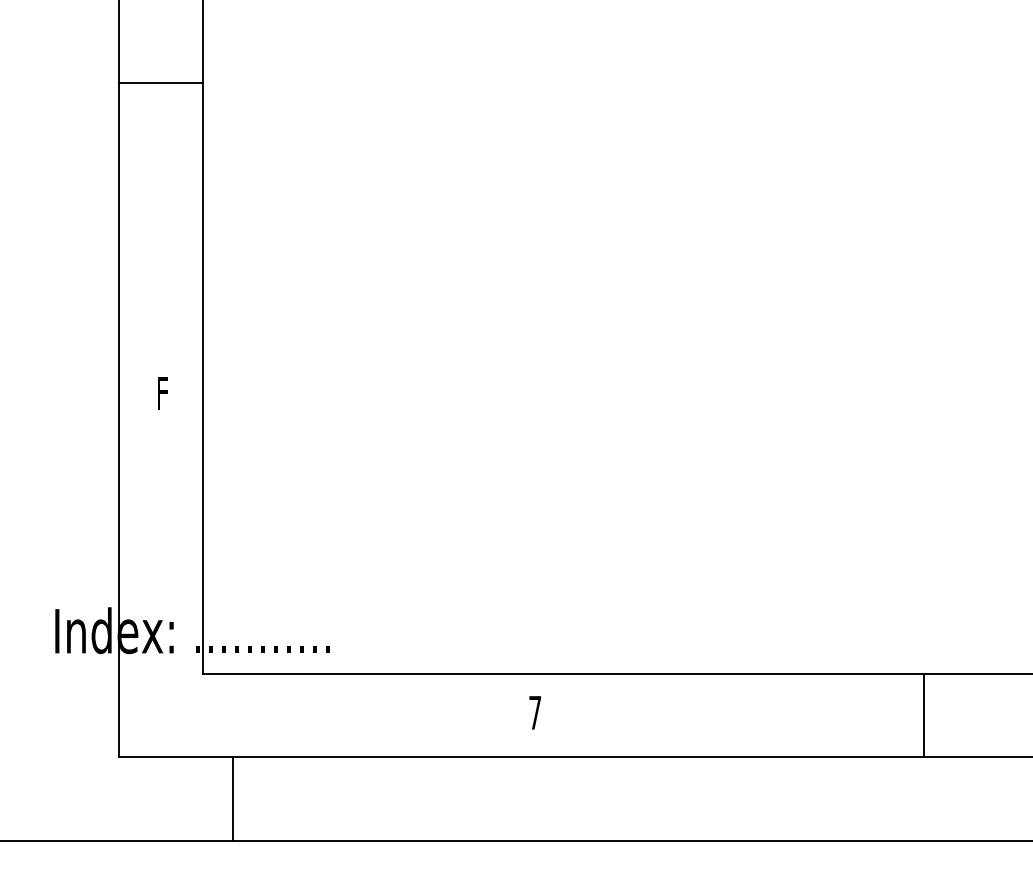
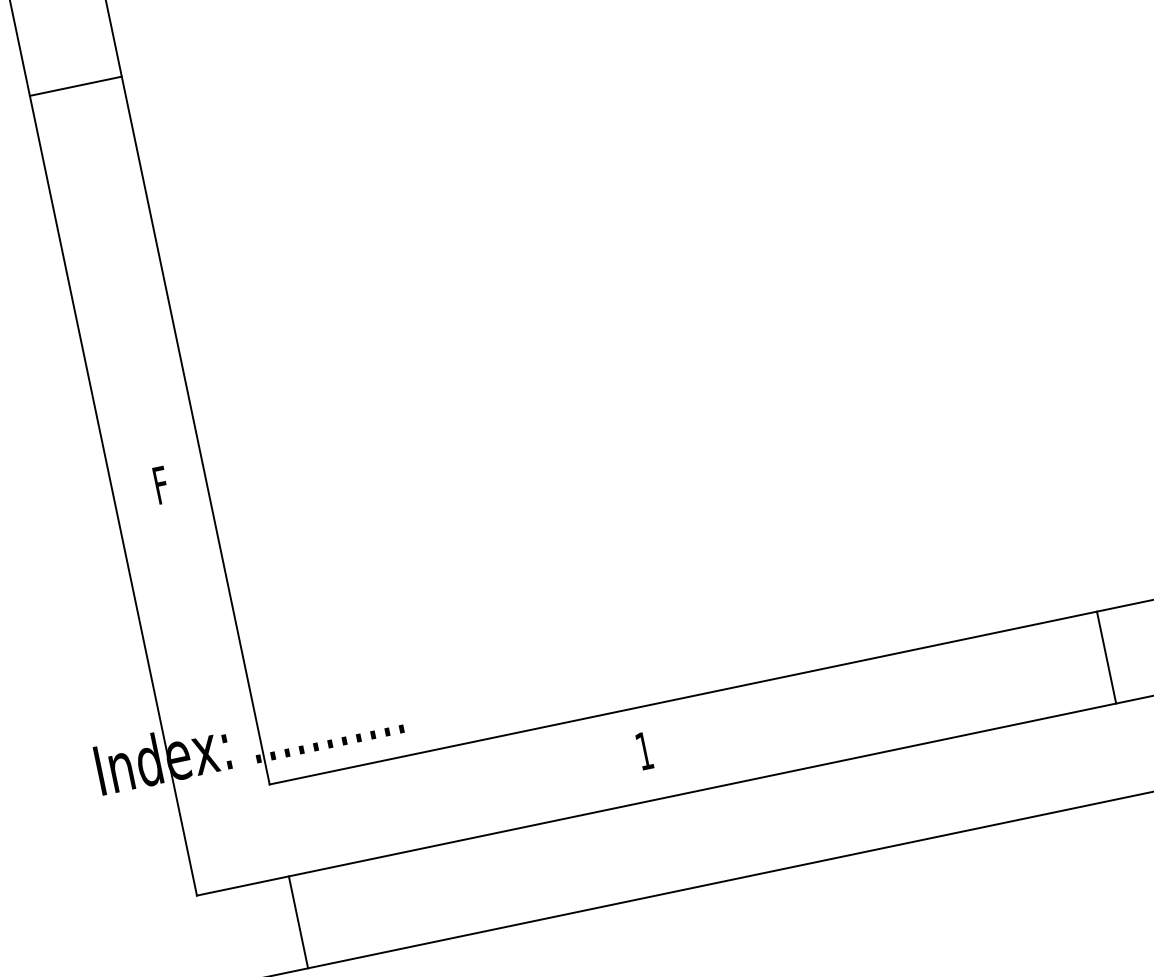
line: (160, 82) -> (75, 86), moved
text: (535, 712) -> (644, 750), 7 -> 1
line: (923, 715) -> (1106, 657), moved
line: (232, 798) -> (298, 921), moved

